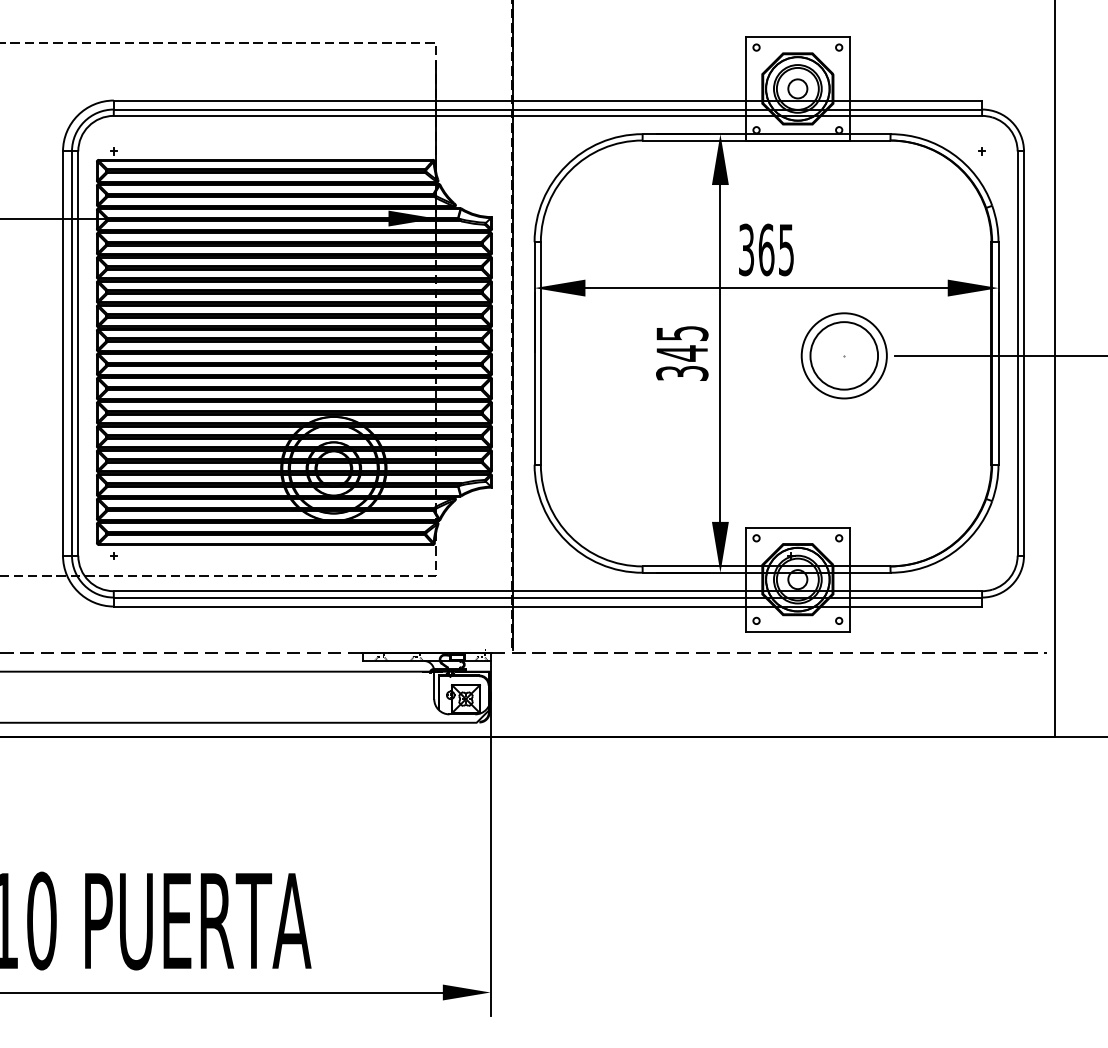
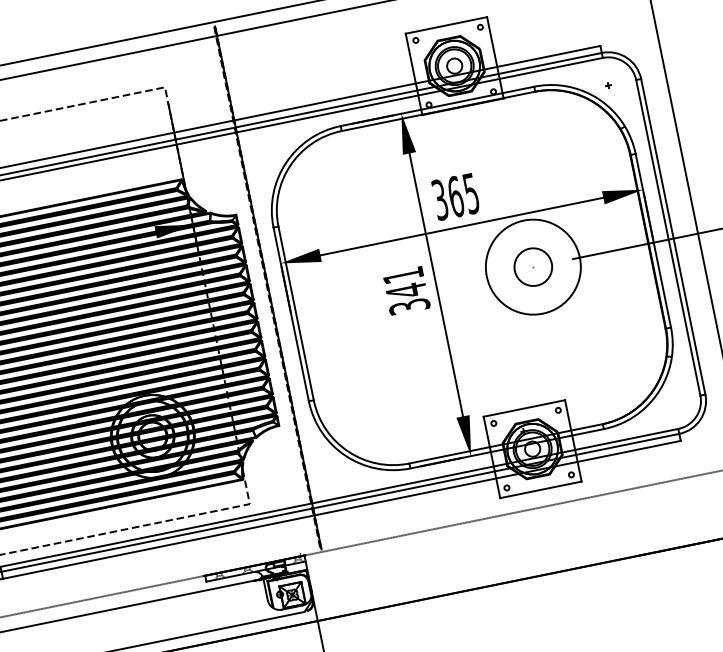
text: (682, 333) -> (403, 275), 345 -> 341
circle: (843, 355) -> (532, 266), size x1.4
circle: (844, 355) -> (533, 266), size x0.7

